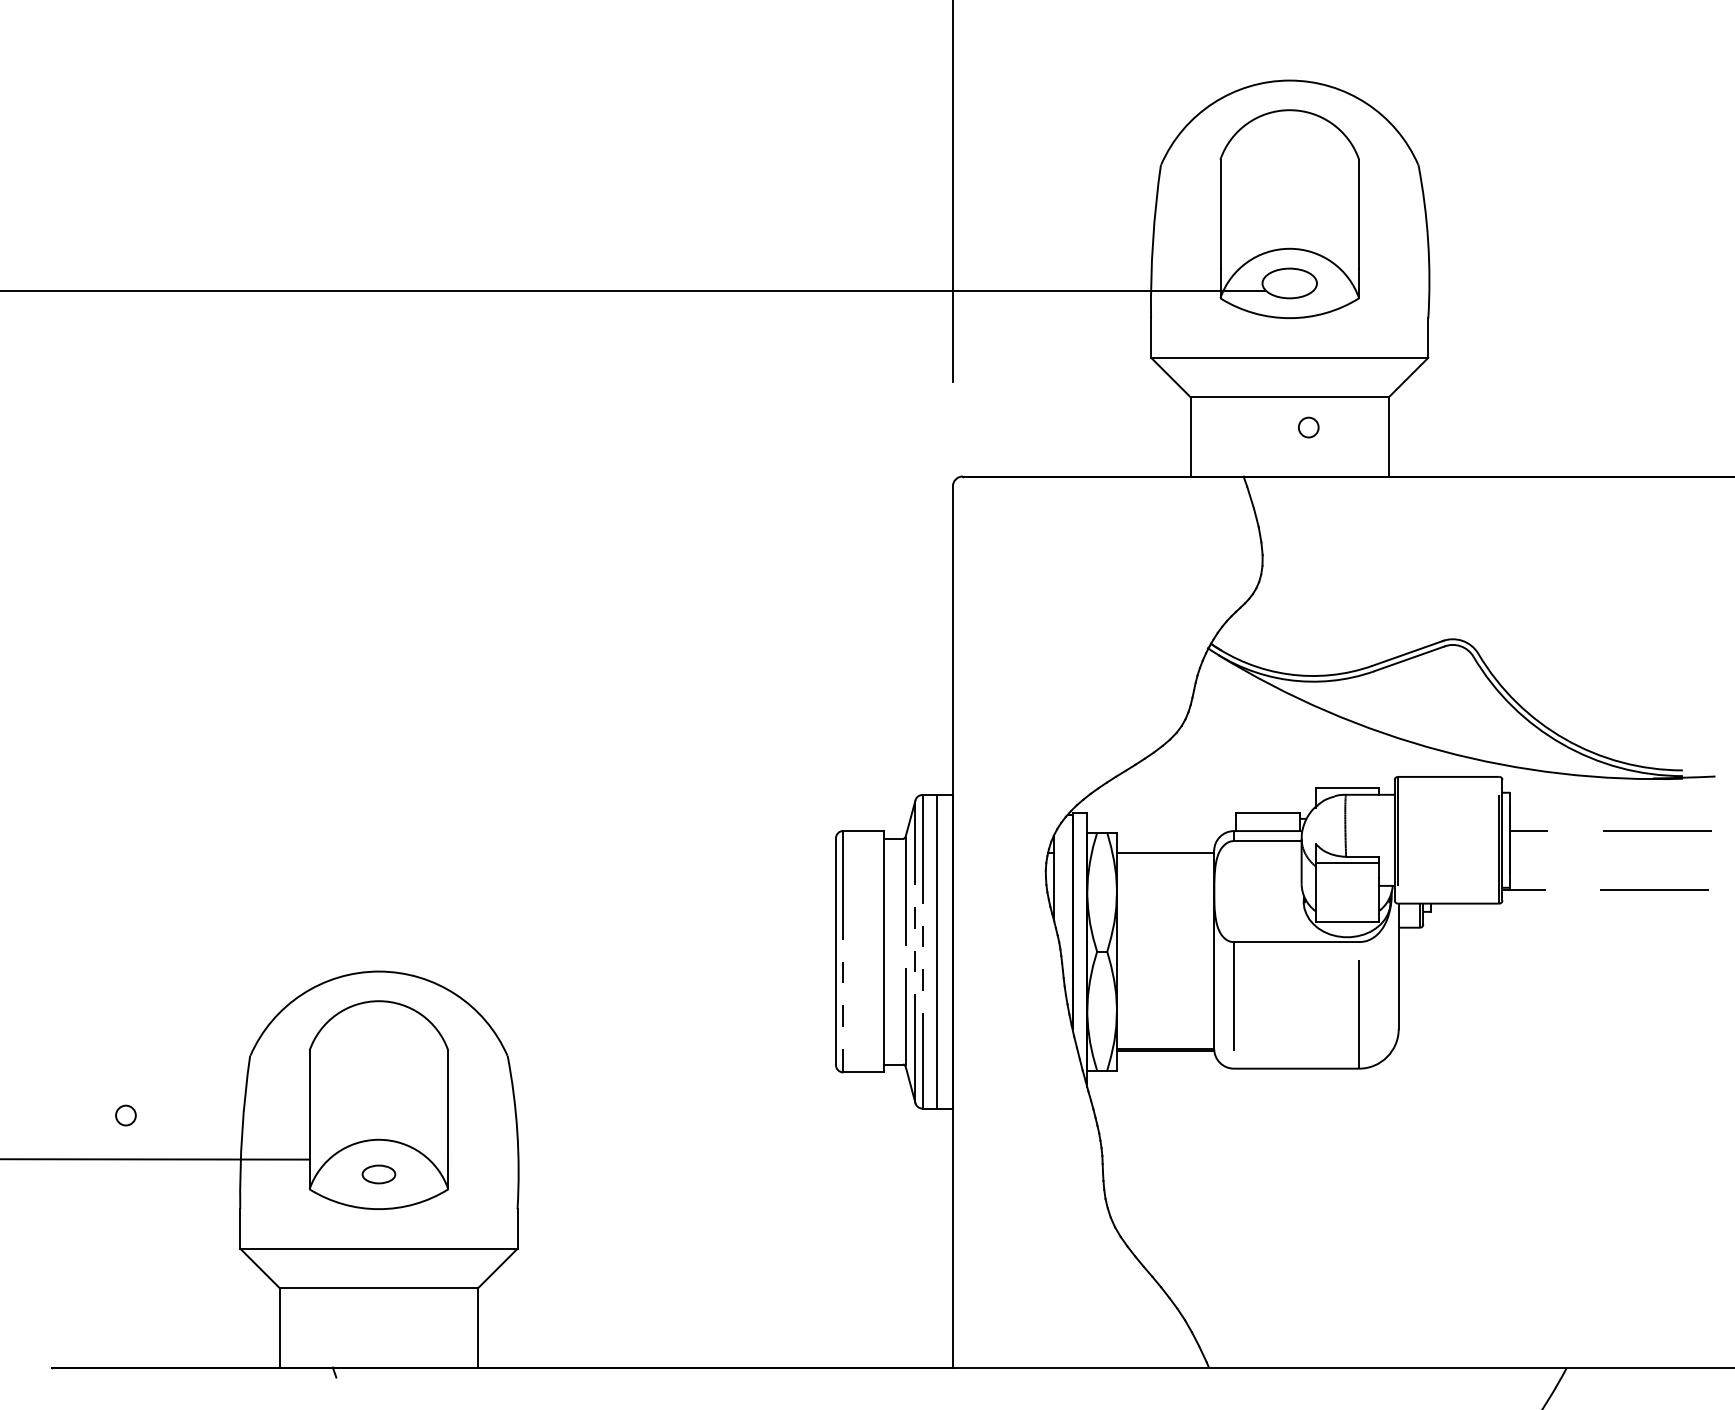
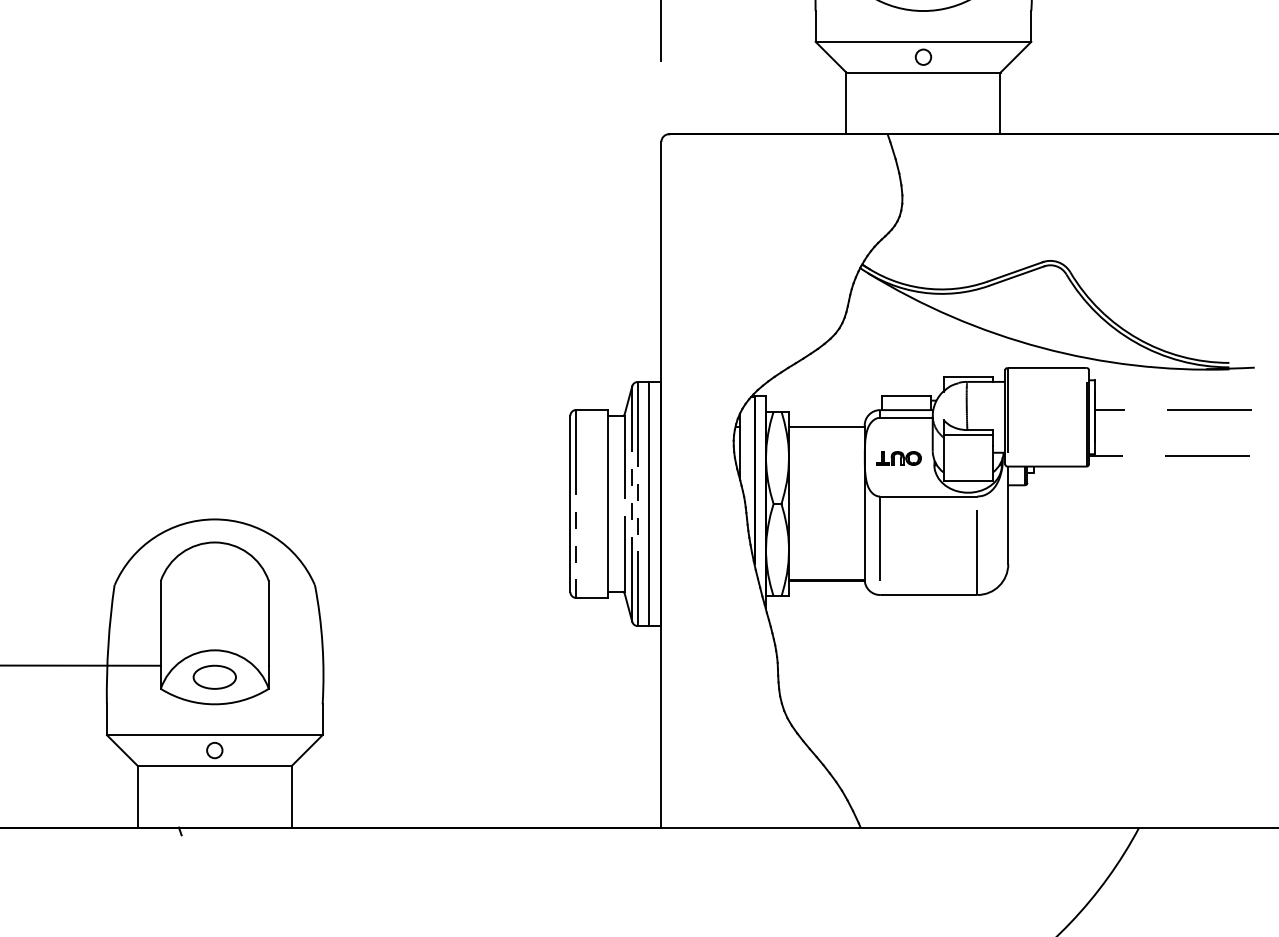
circle: (1308, 427) -> (923, 57), moved
part: (1258, 893) -> (899, 458), added
circle: (125, 1115) -> (214, 750), moved
part: (378, 1174) -> (214, 677), size x1.67

